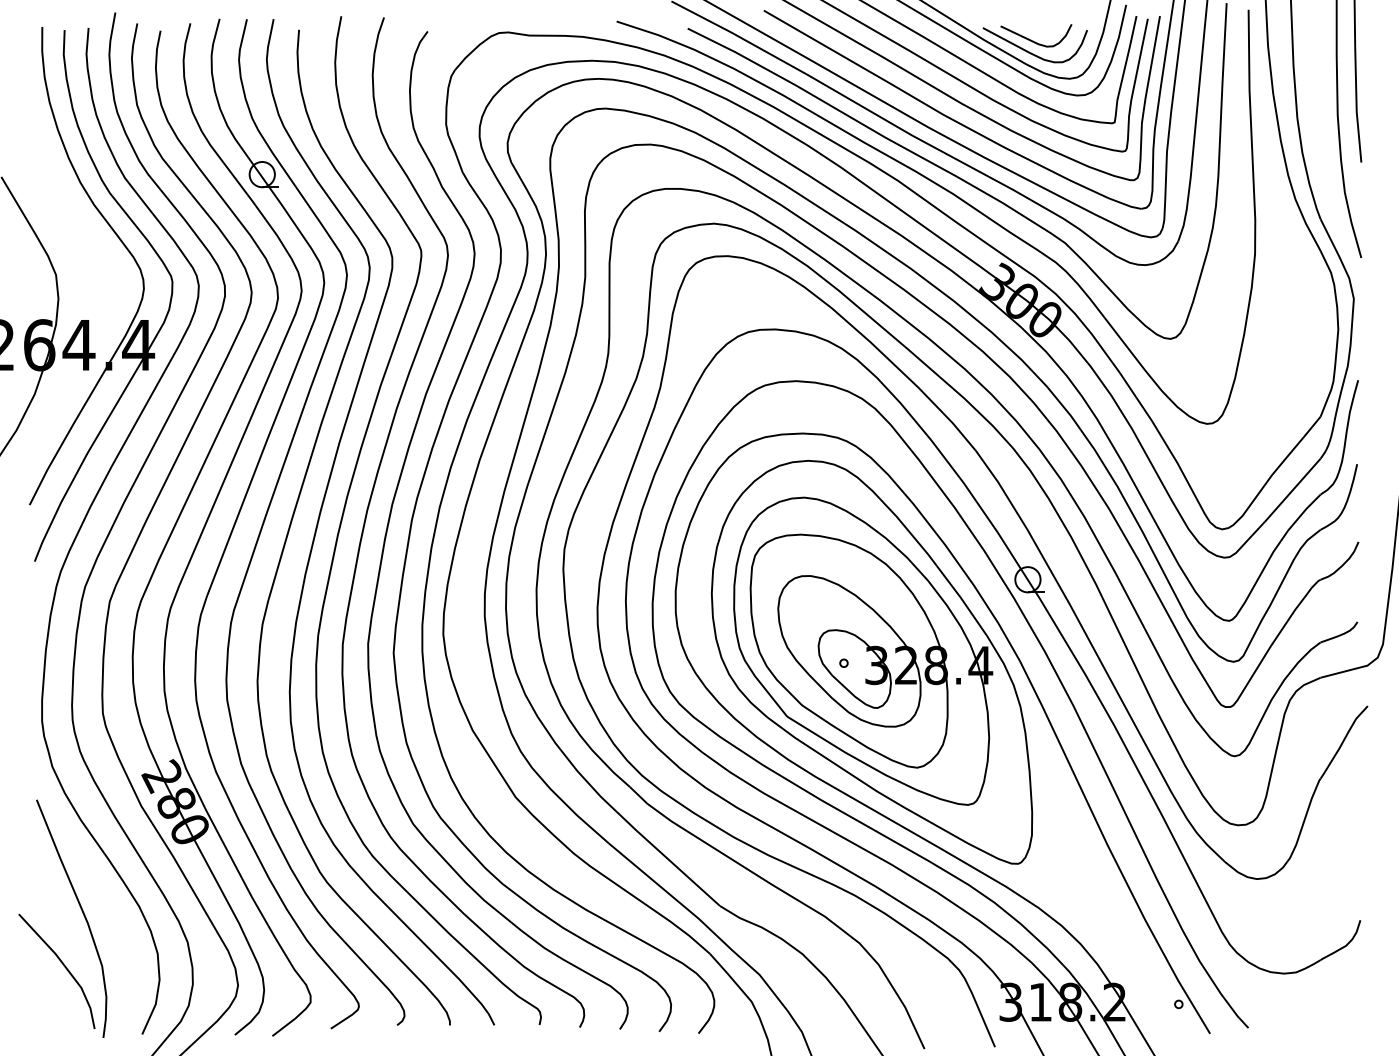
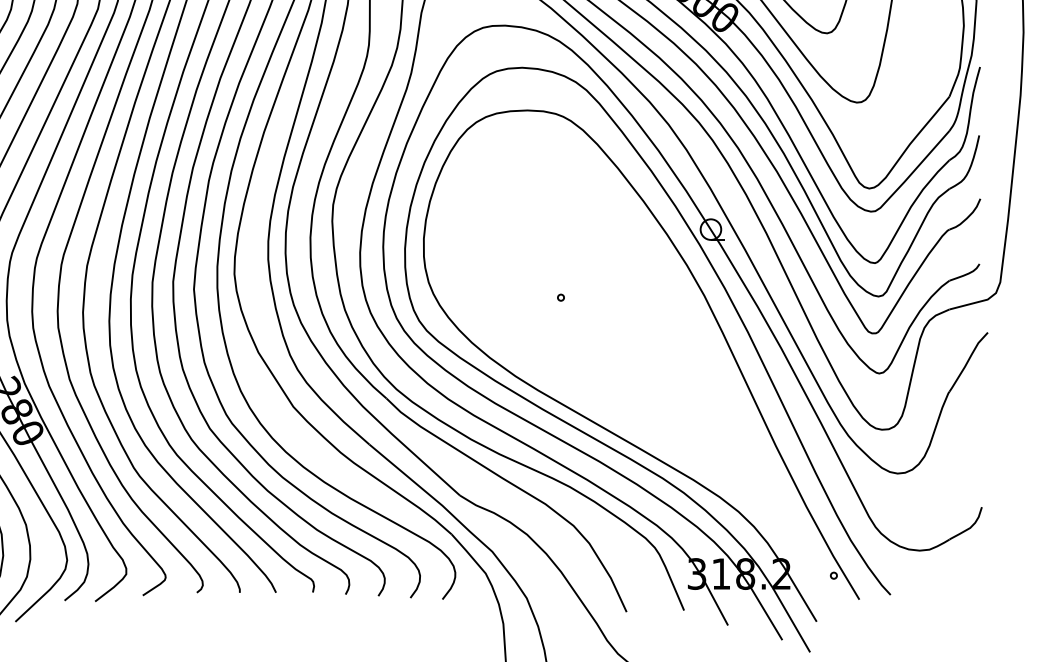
part: (871, 662) -> (583, 297), removed

